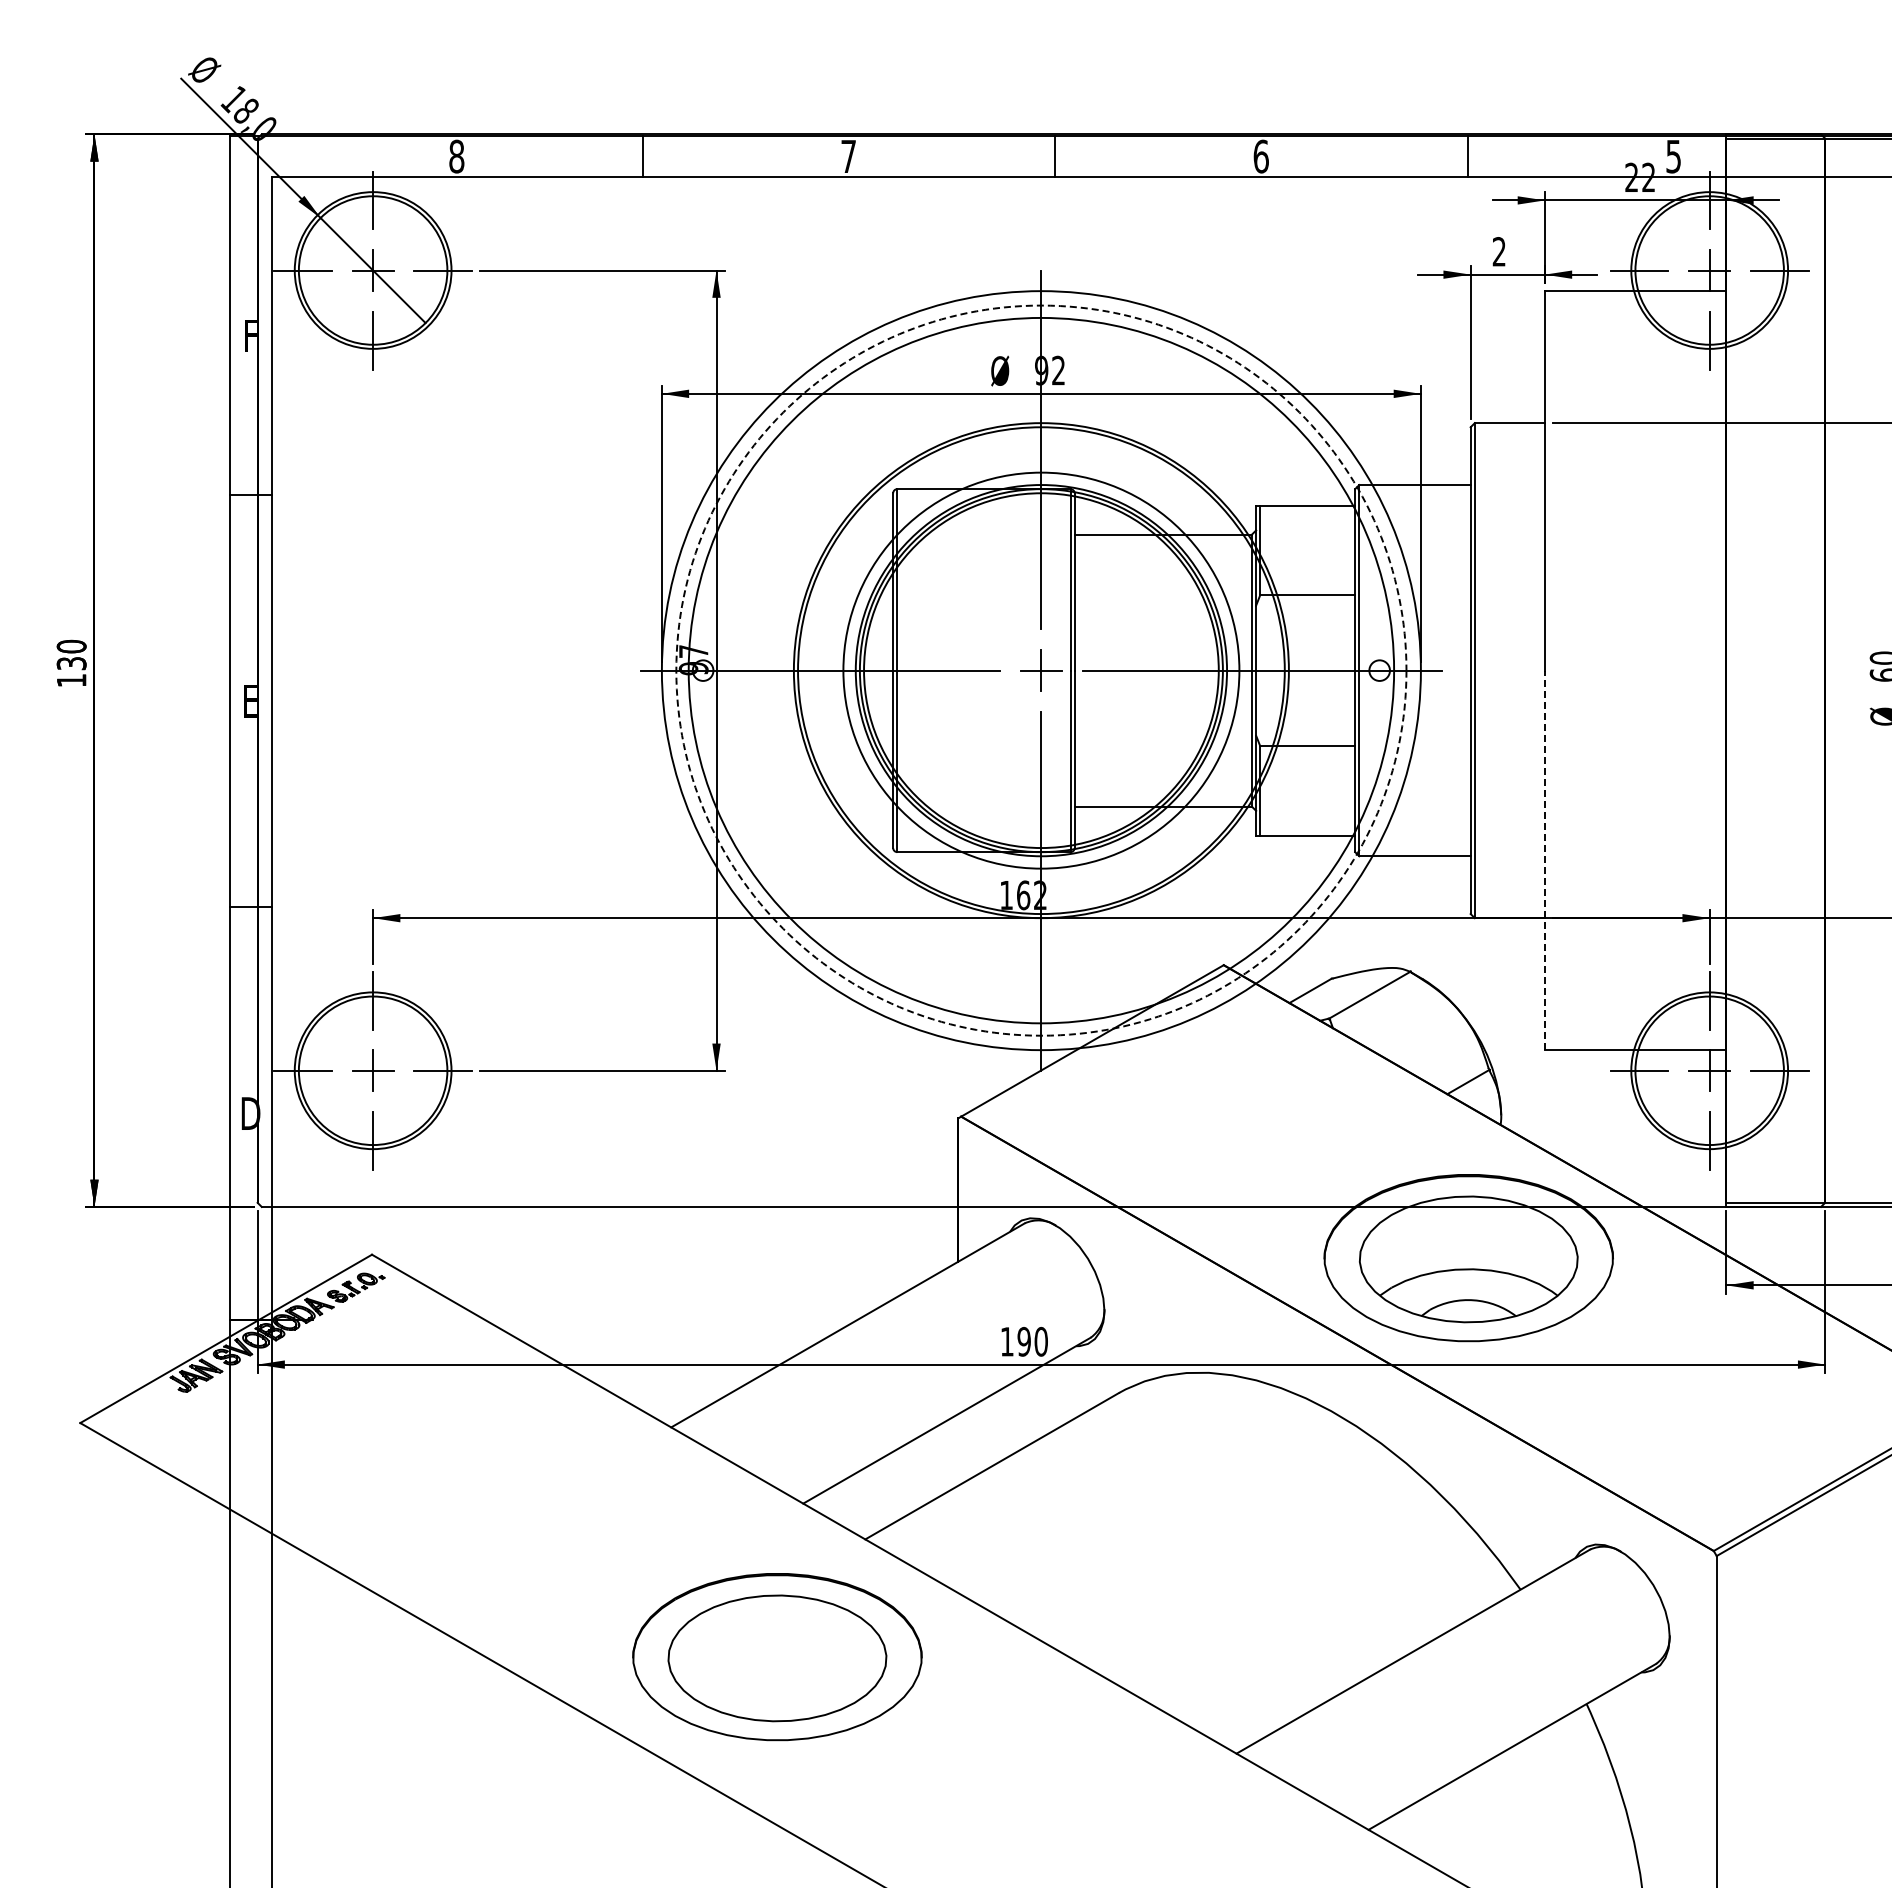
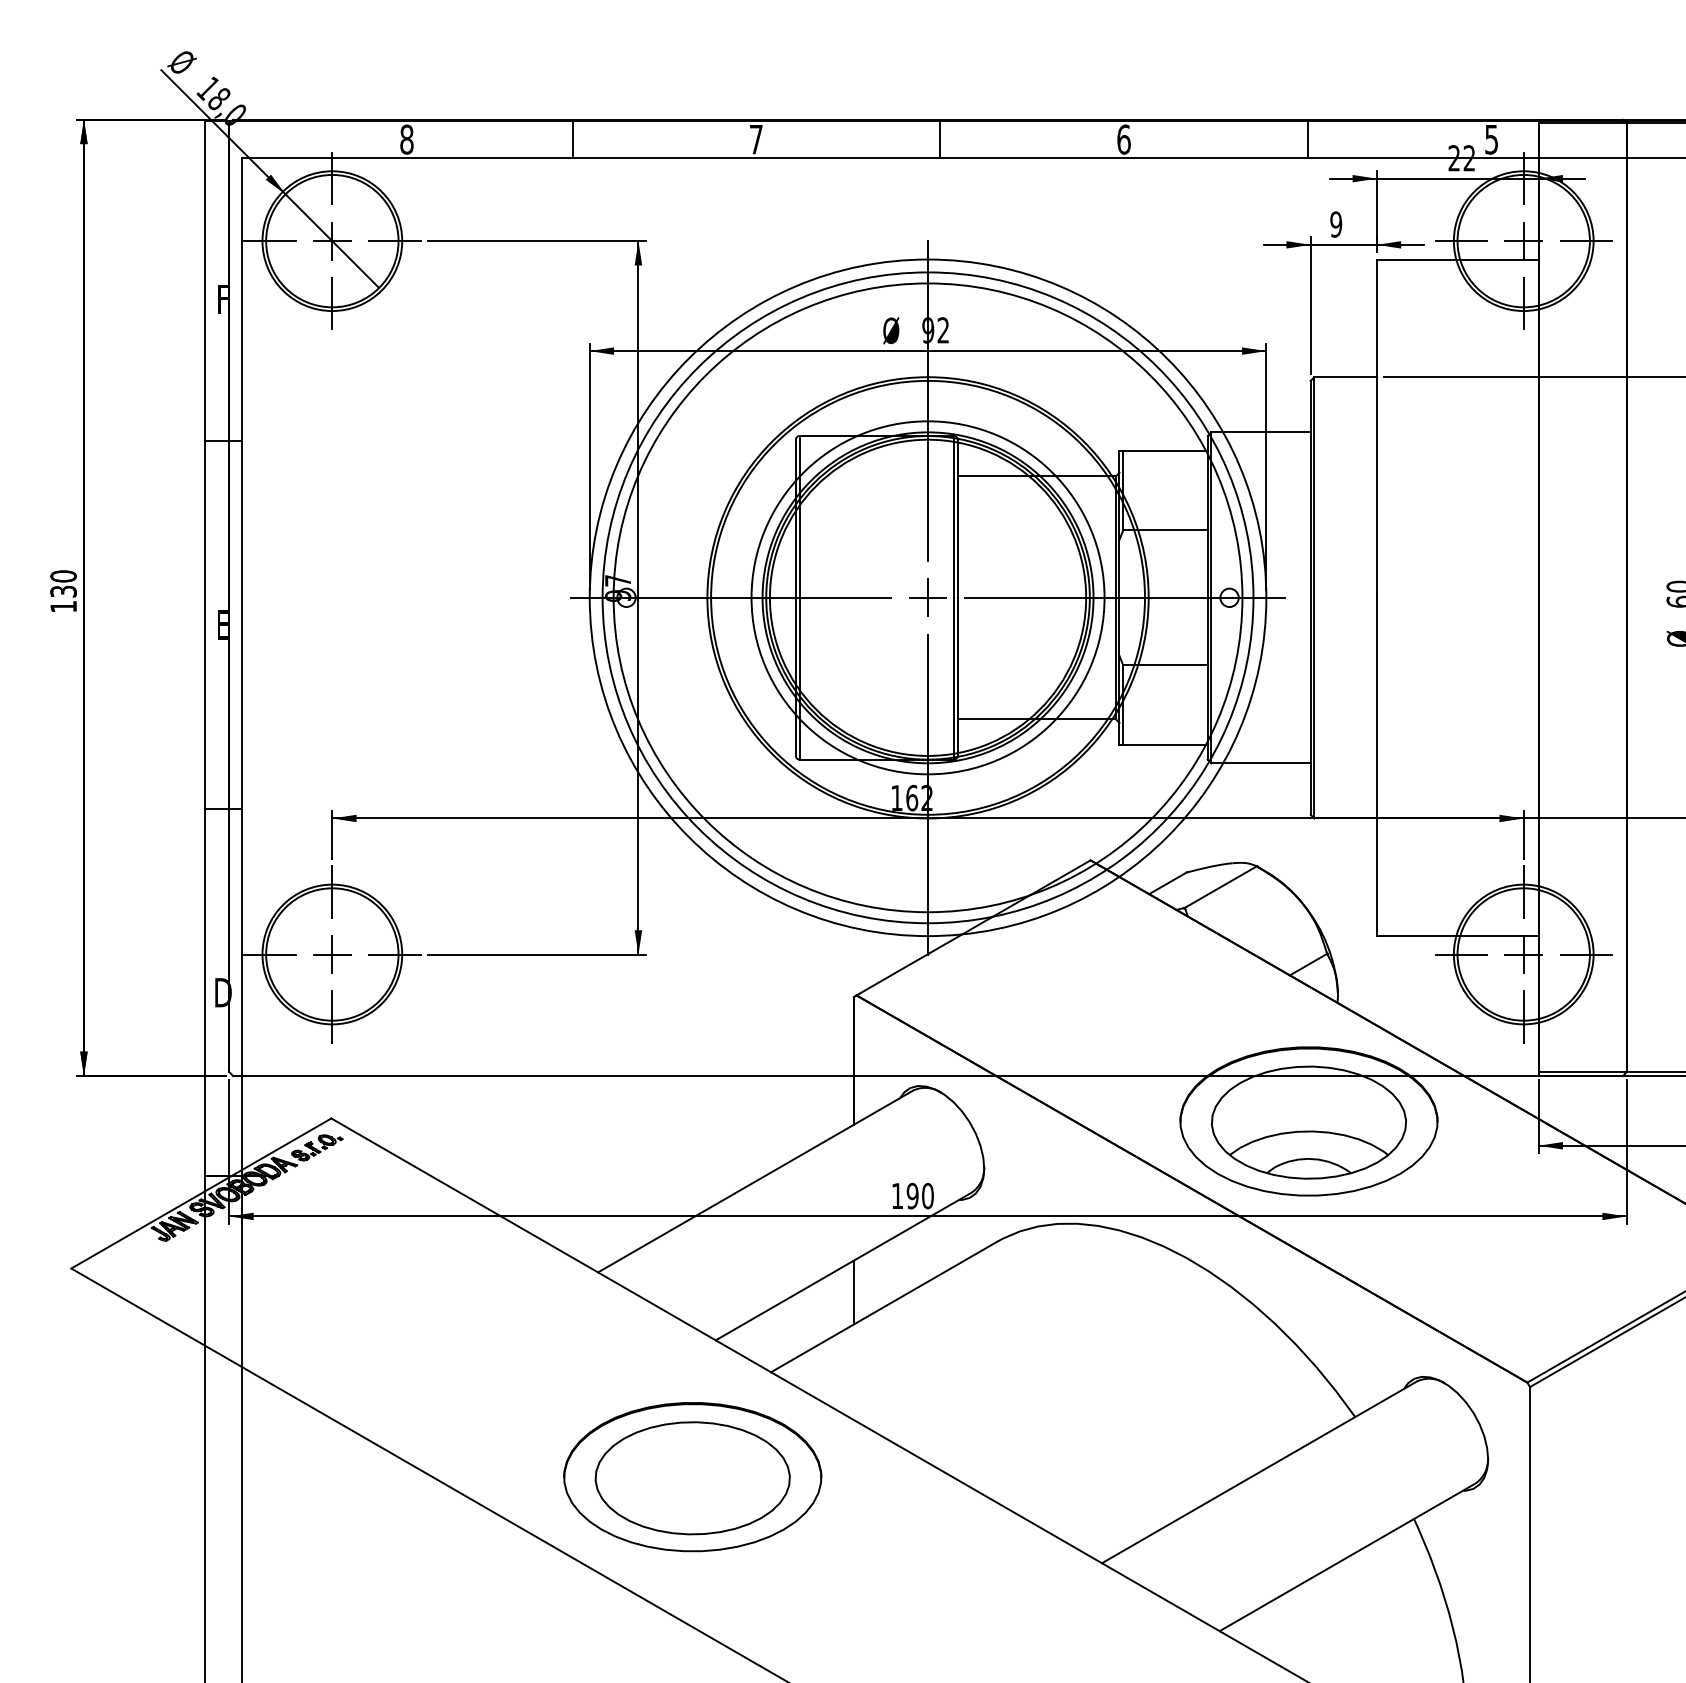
text: (1498, 251) -> (1335, 224), 2 -> 9
circle: (1041, 670) -> (928, 597), dashed -> solid
line: (1544, 860) -> (1376, 767), dashed -> solid
line: (958, 1449) -> (854, 1292), added

